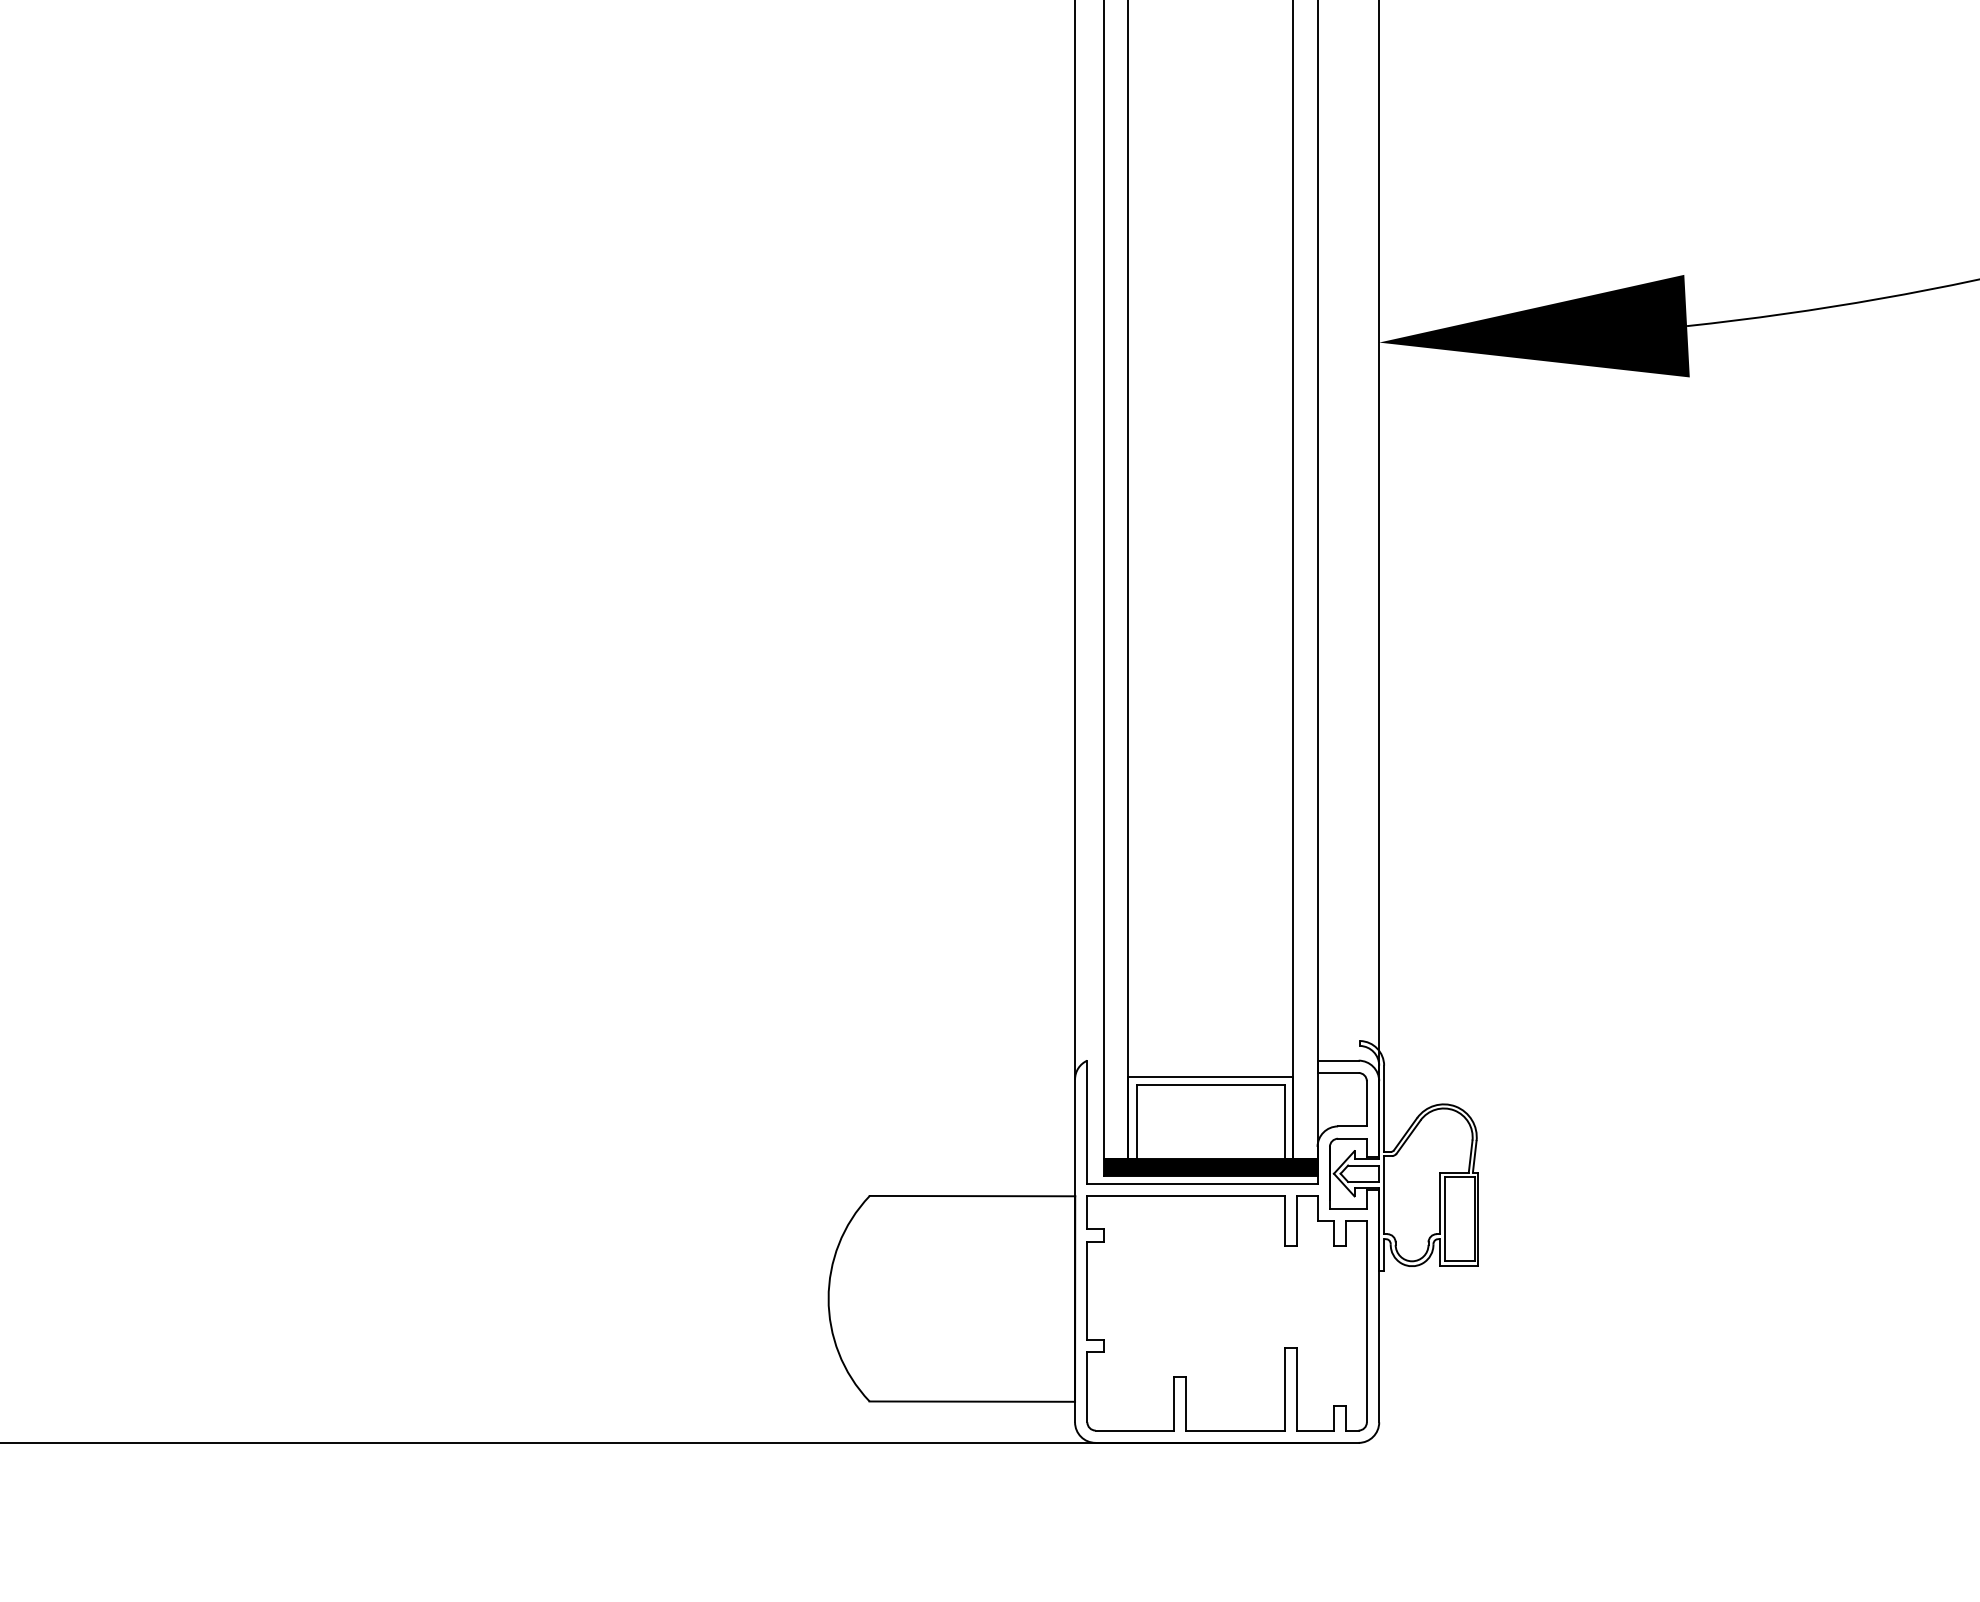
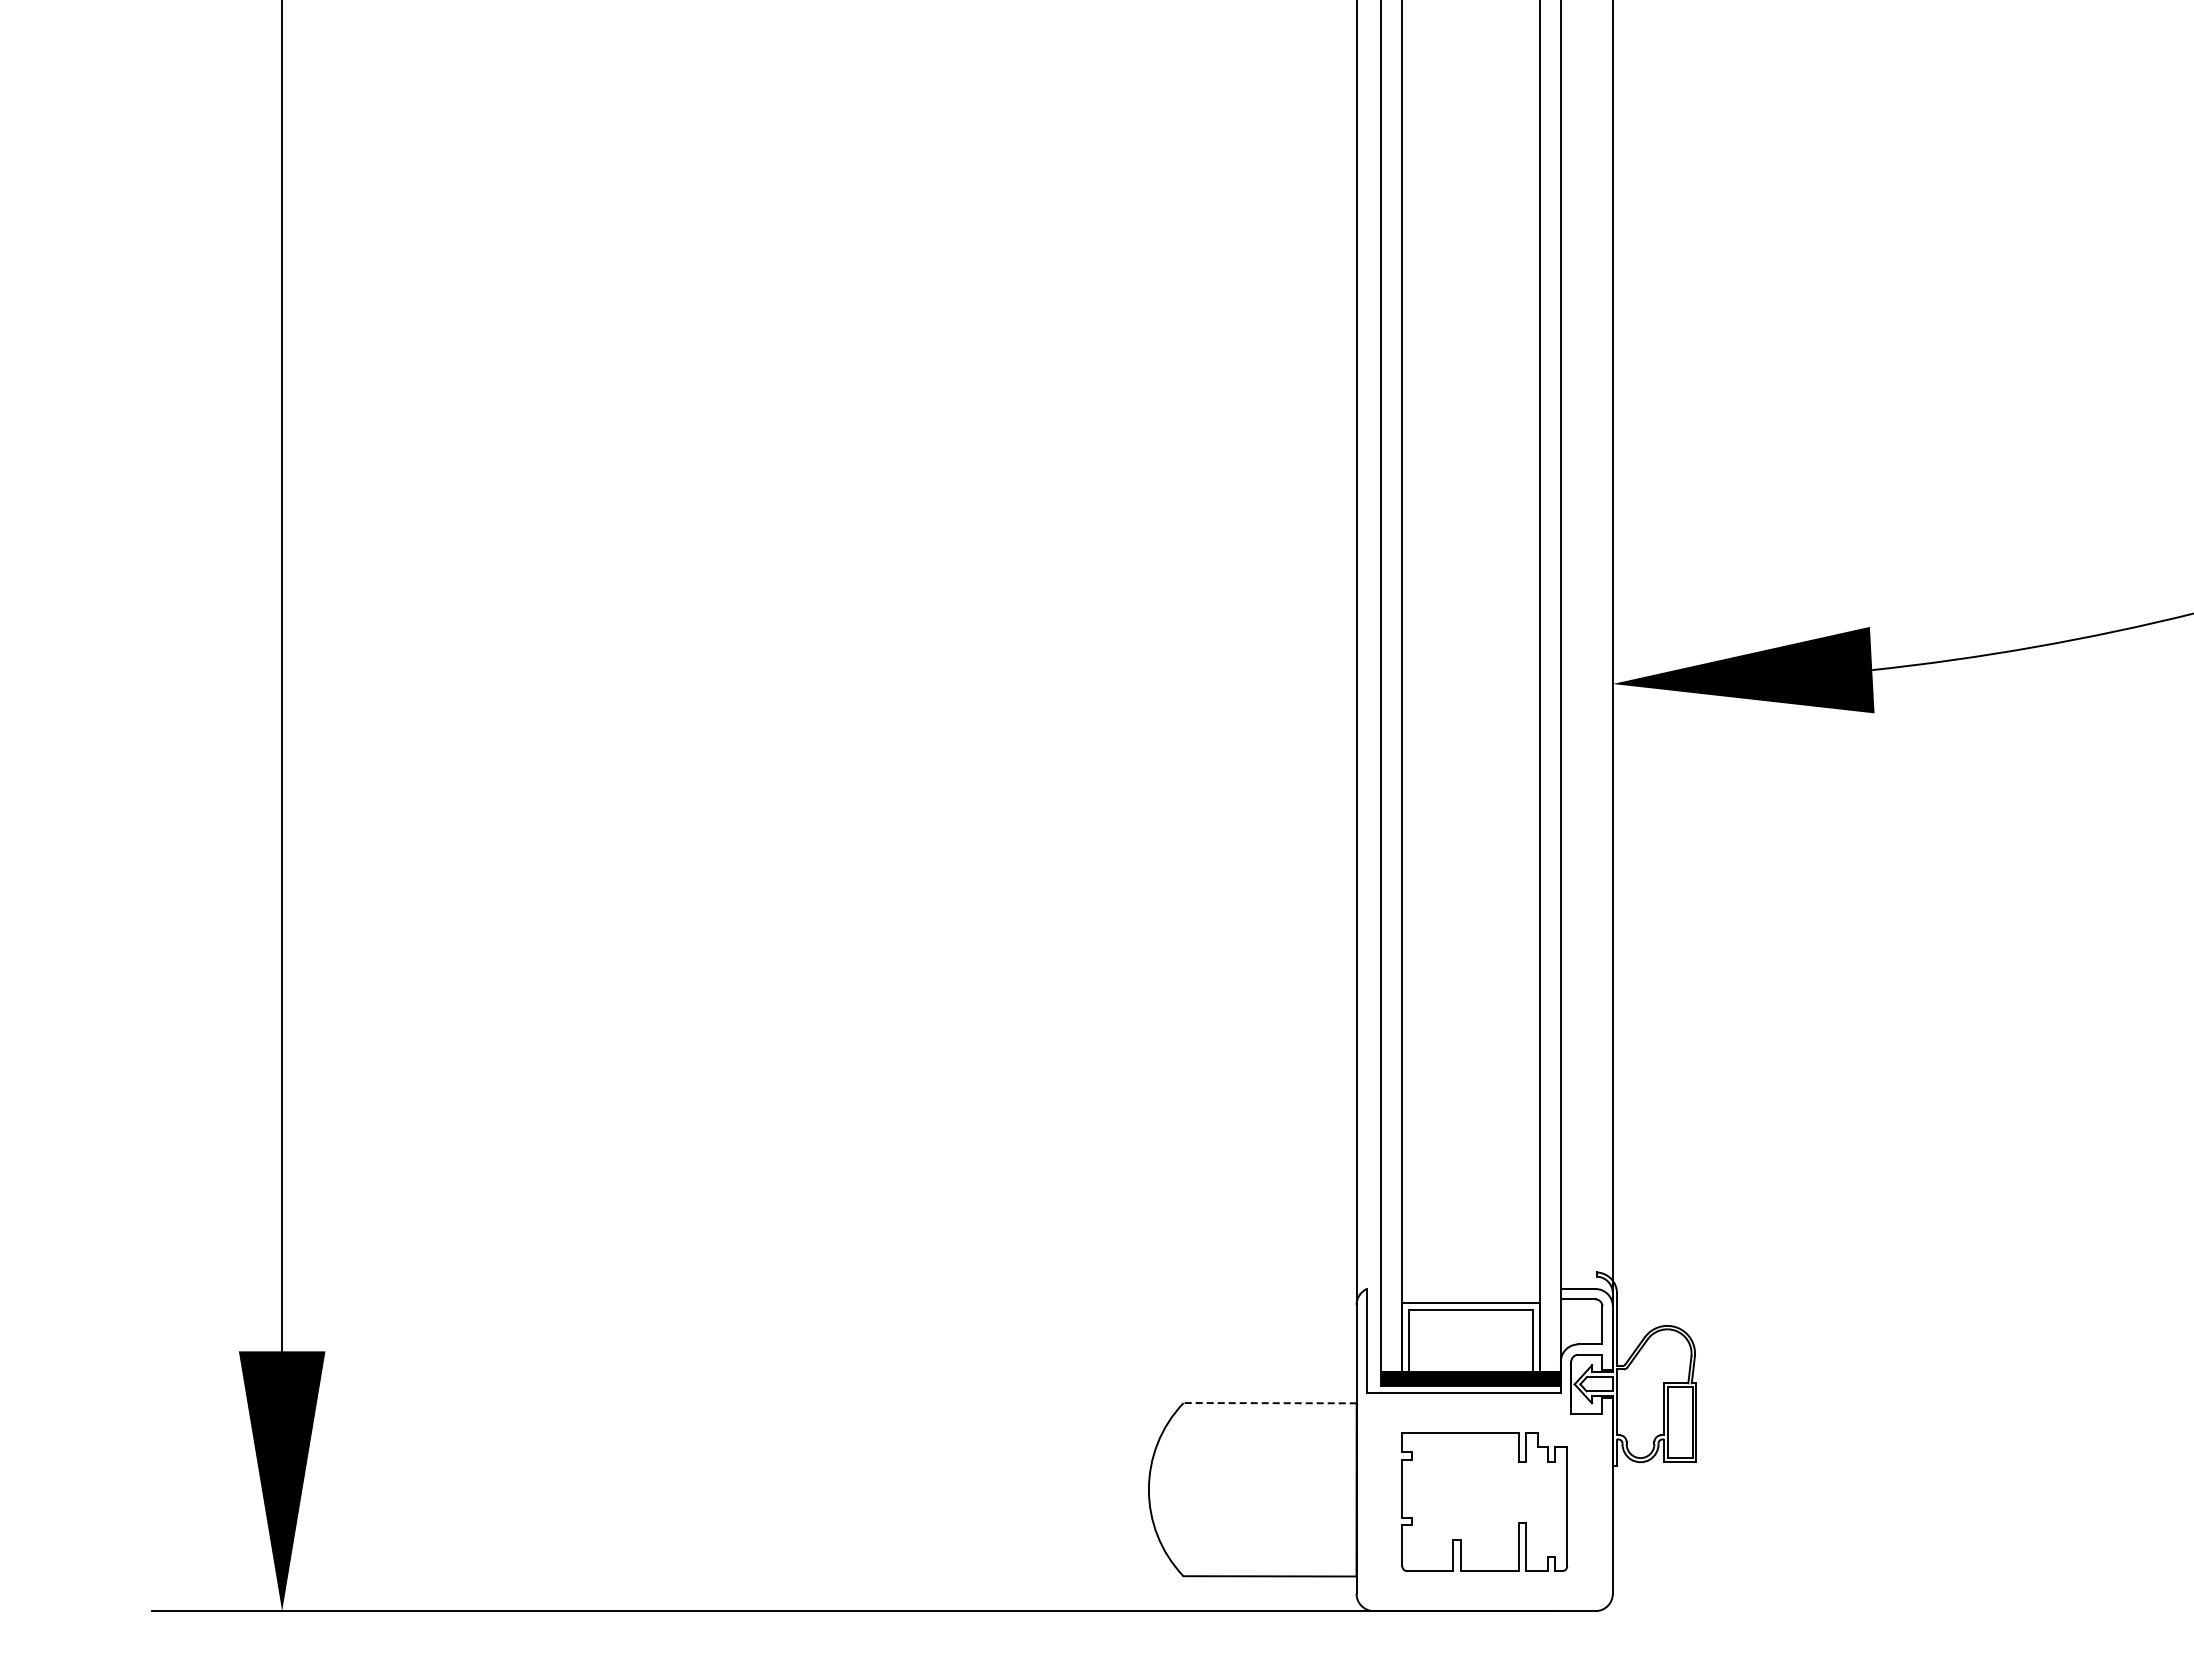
line: (972, 1196) -> (1270, 1403), solid -> dashed
part: (1226, 1312) -> (1484, 1501), size x0.7

